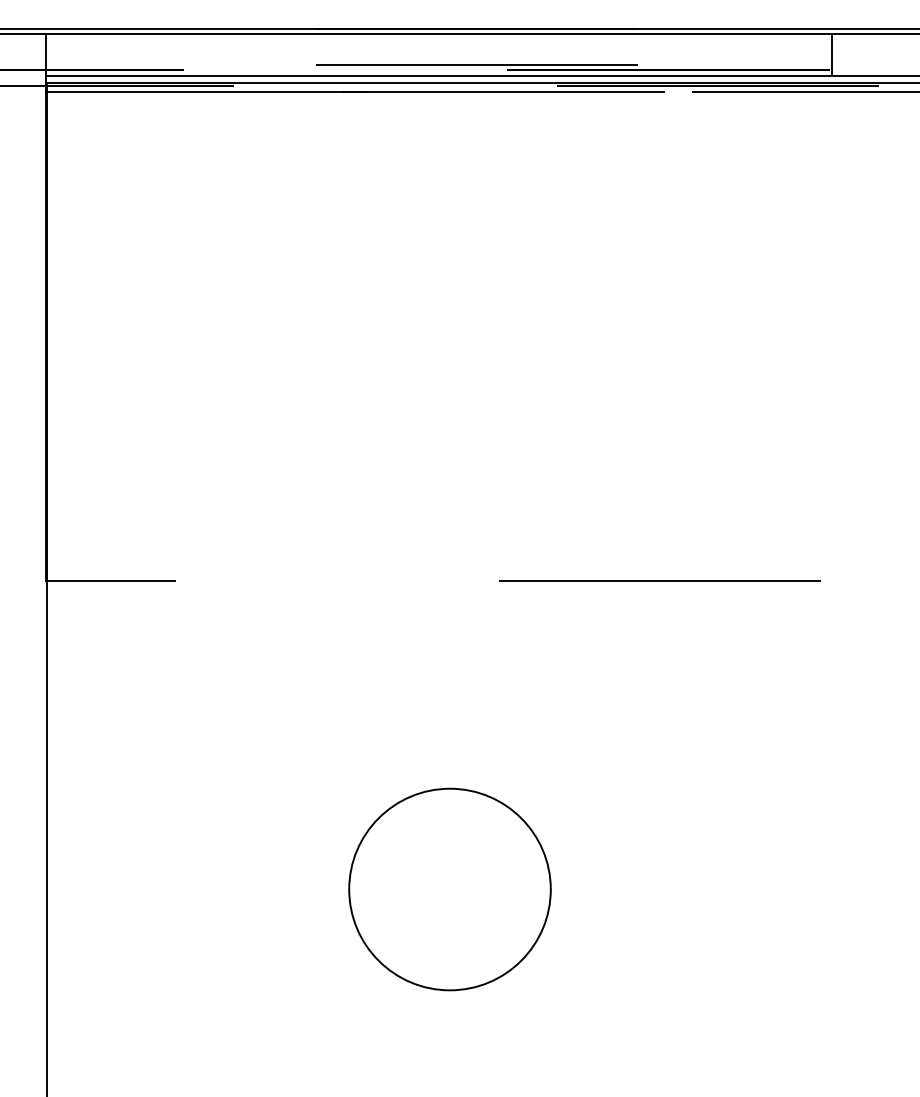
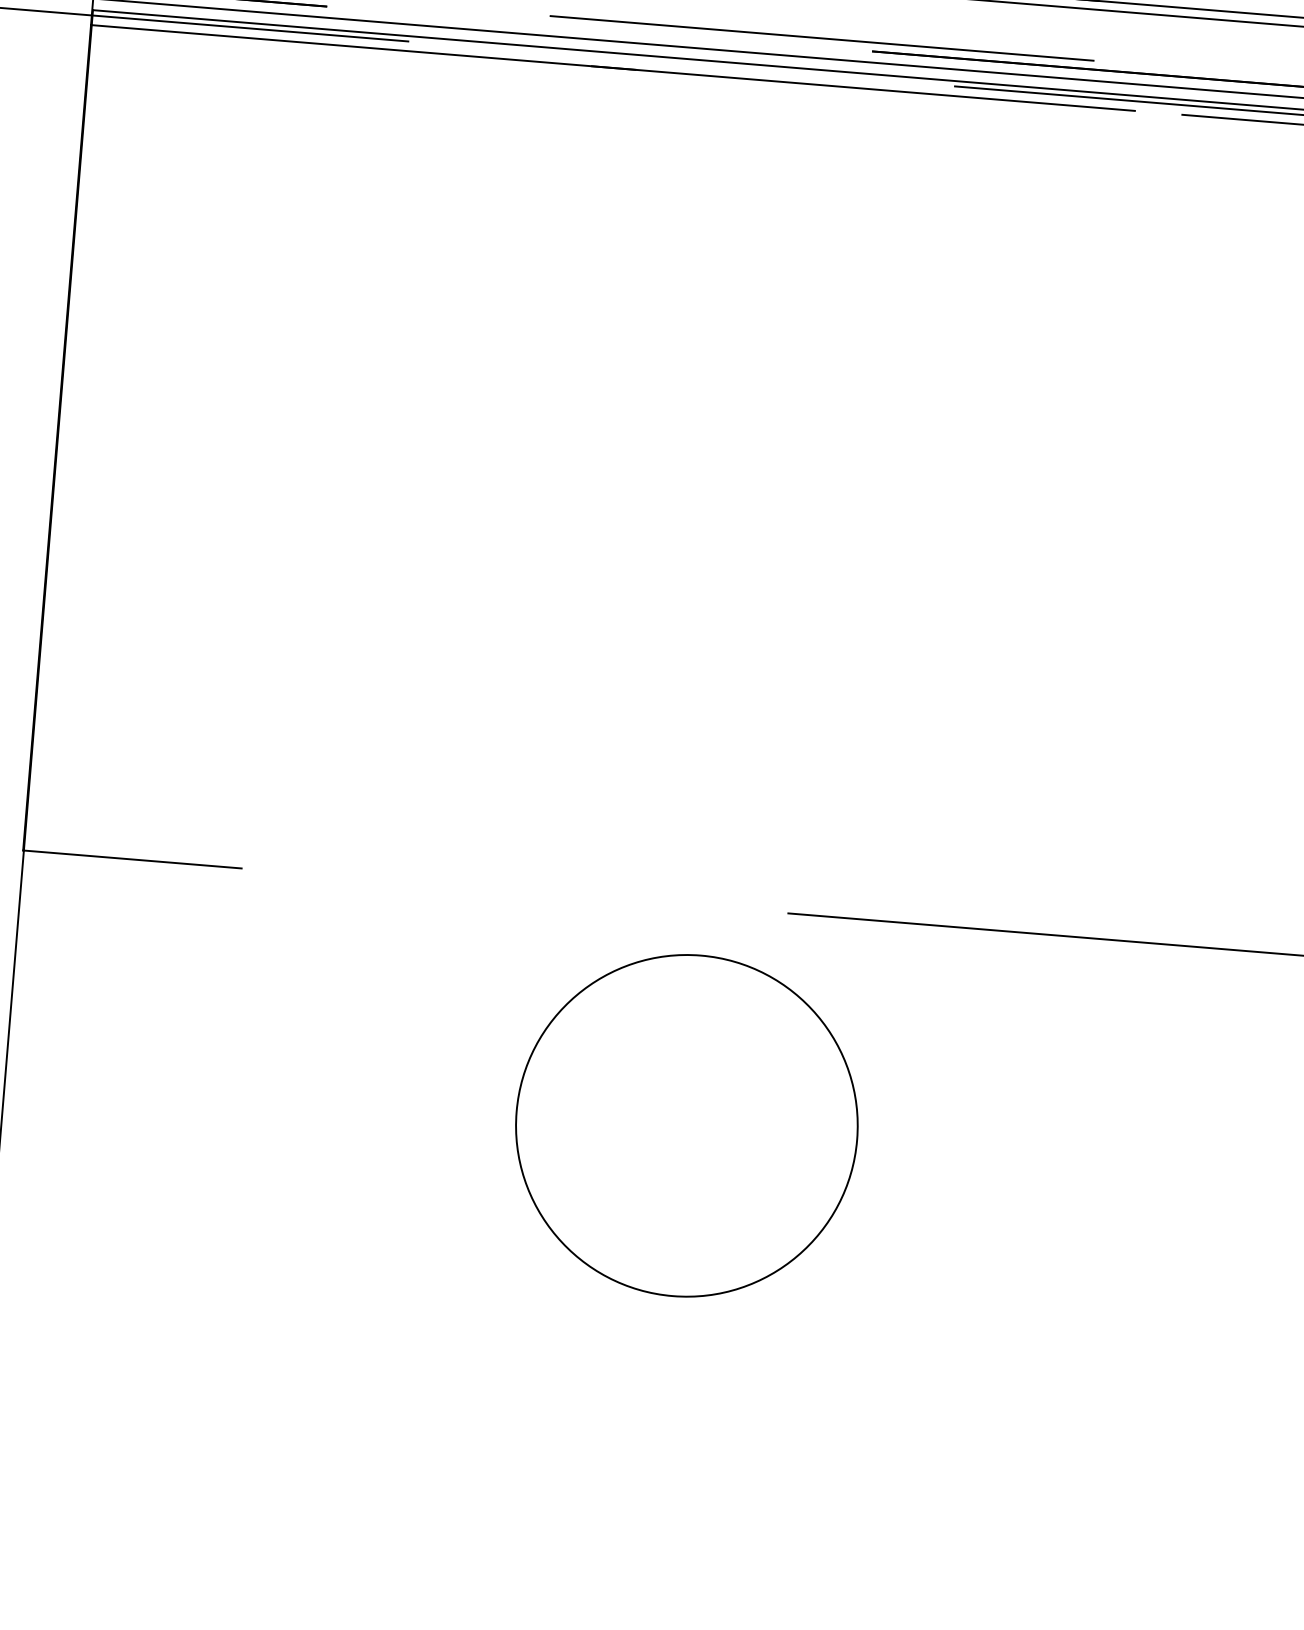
circle: (449, 889) -> (686, 1125), moved

